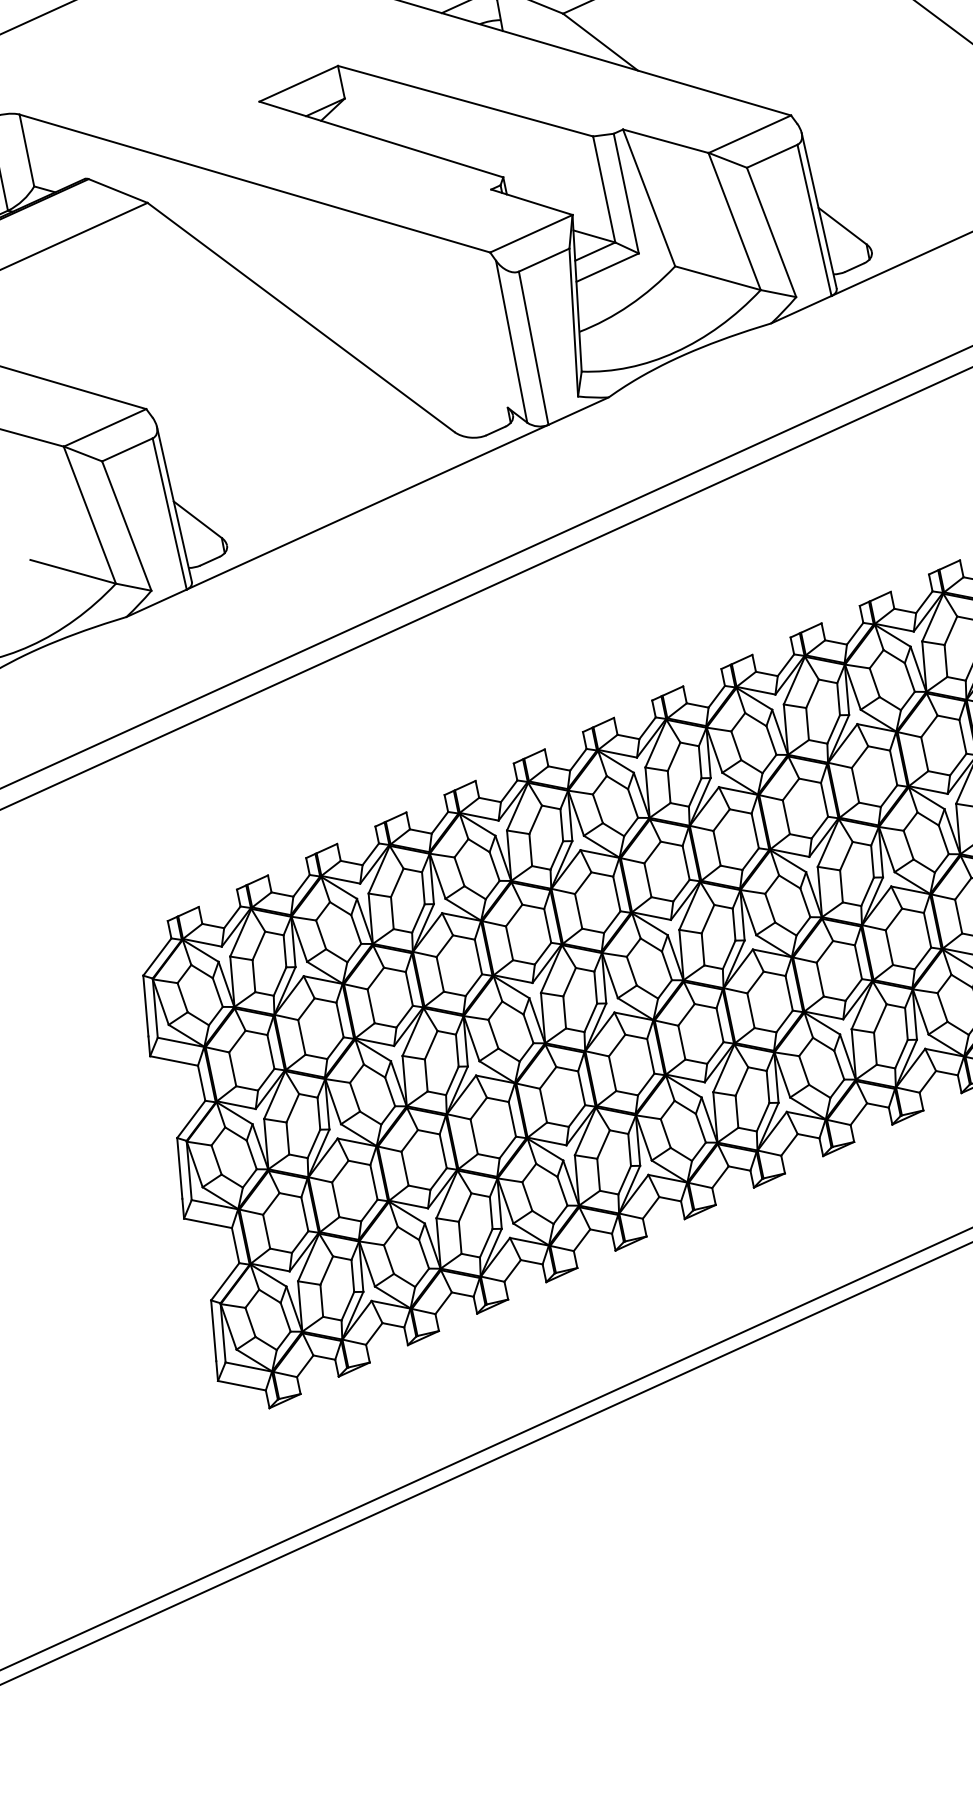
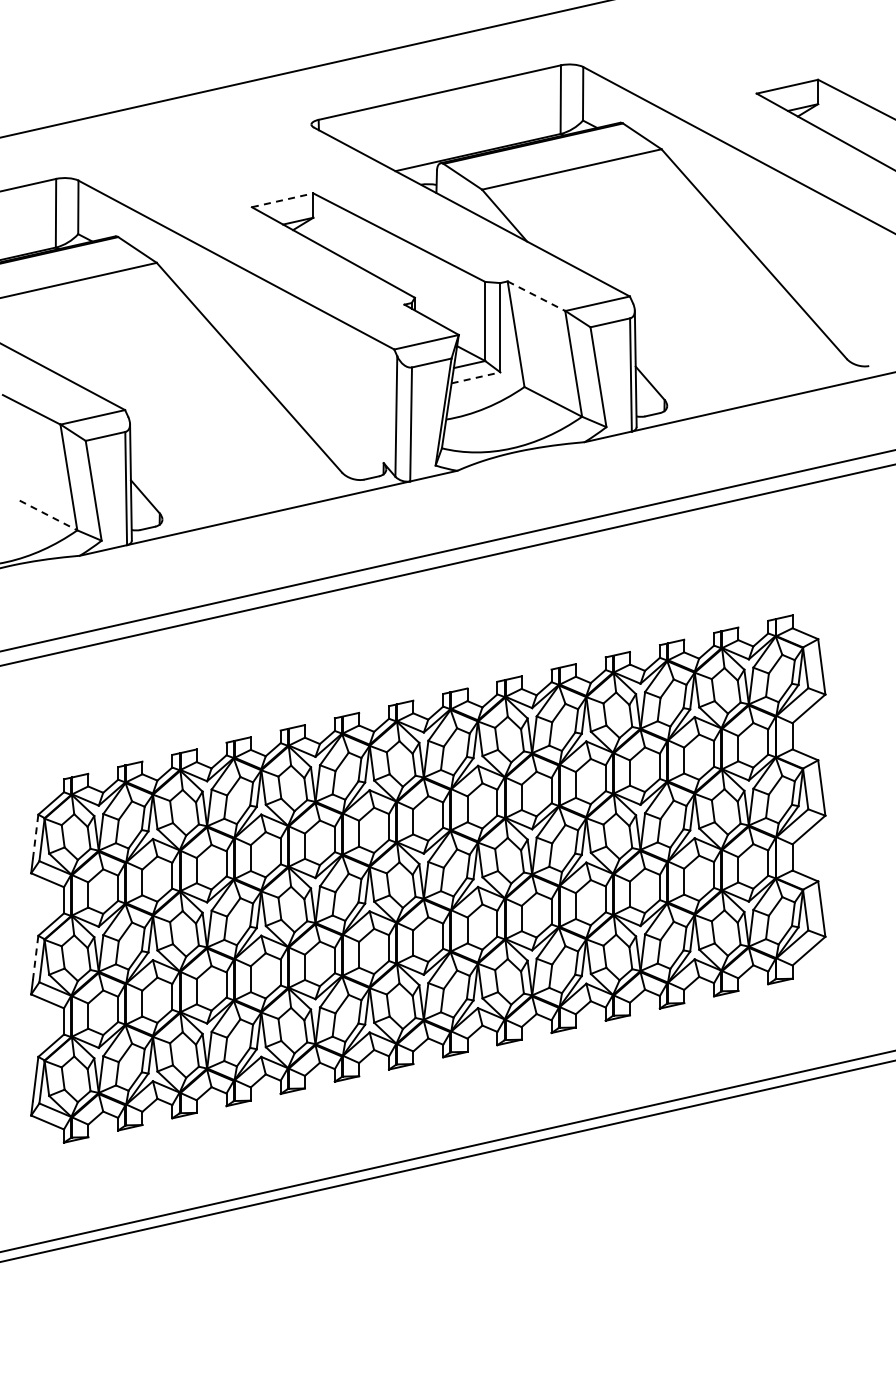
line: (298, 84) -> (282, 200), solid -> dashed
line: (665, 141) -> (536, 296), solid -> dashed
line: (608, 267) -> (476, 377), solid -> dashed
line: (73, 571) -> (48, 515), solid -> dashed
line: (145, 1005) -> (35, 836), solid -> dashed
line: (179, 1167) -> (35, 957), solid -> dashed

